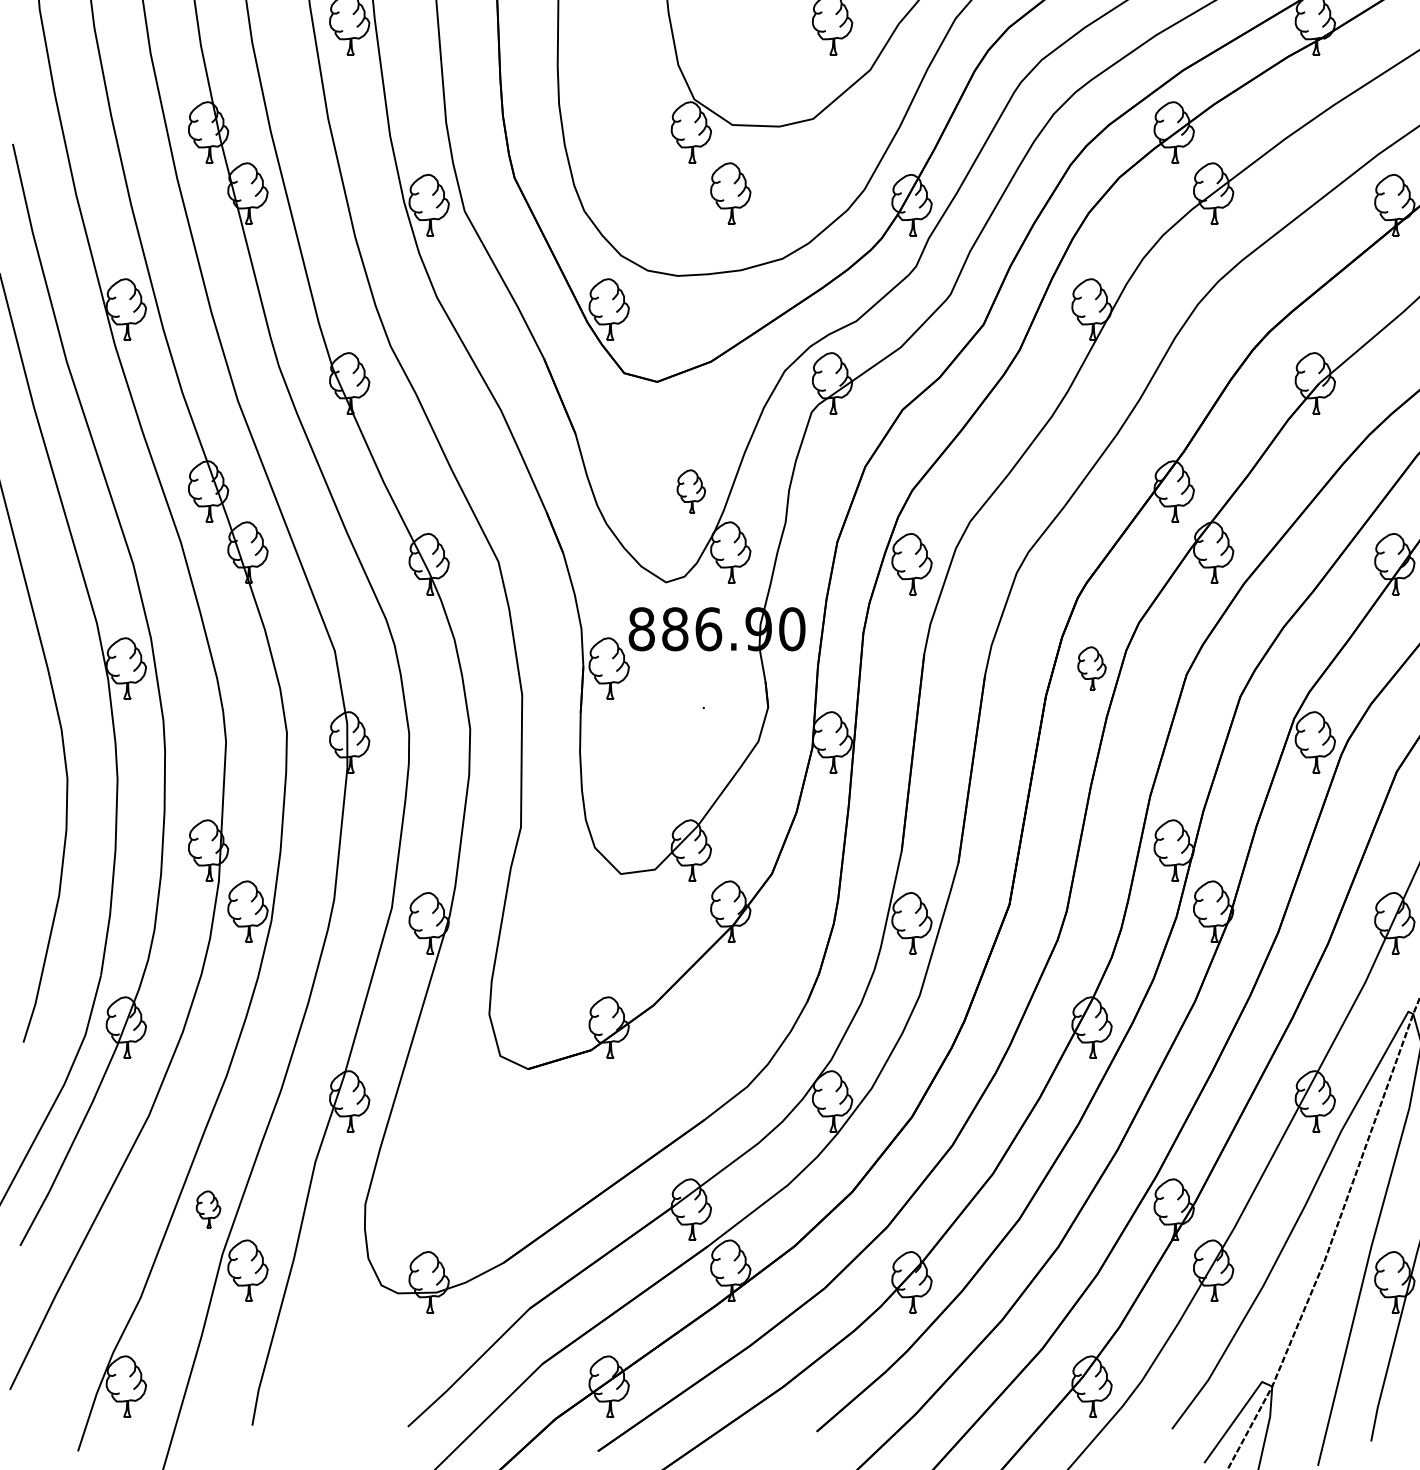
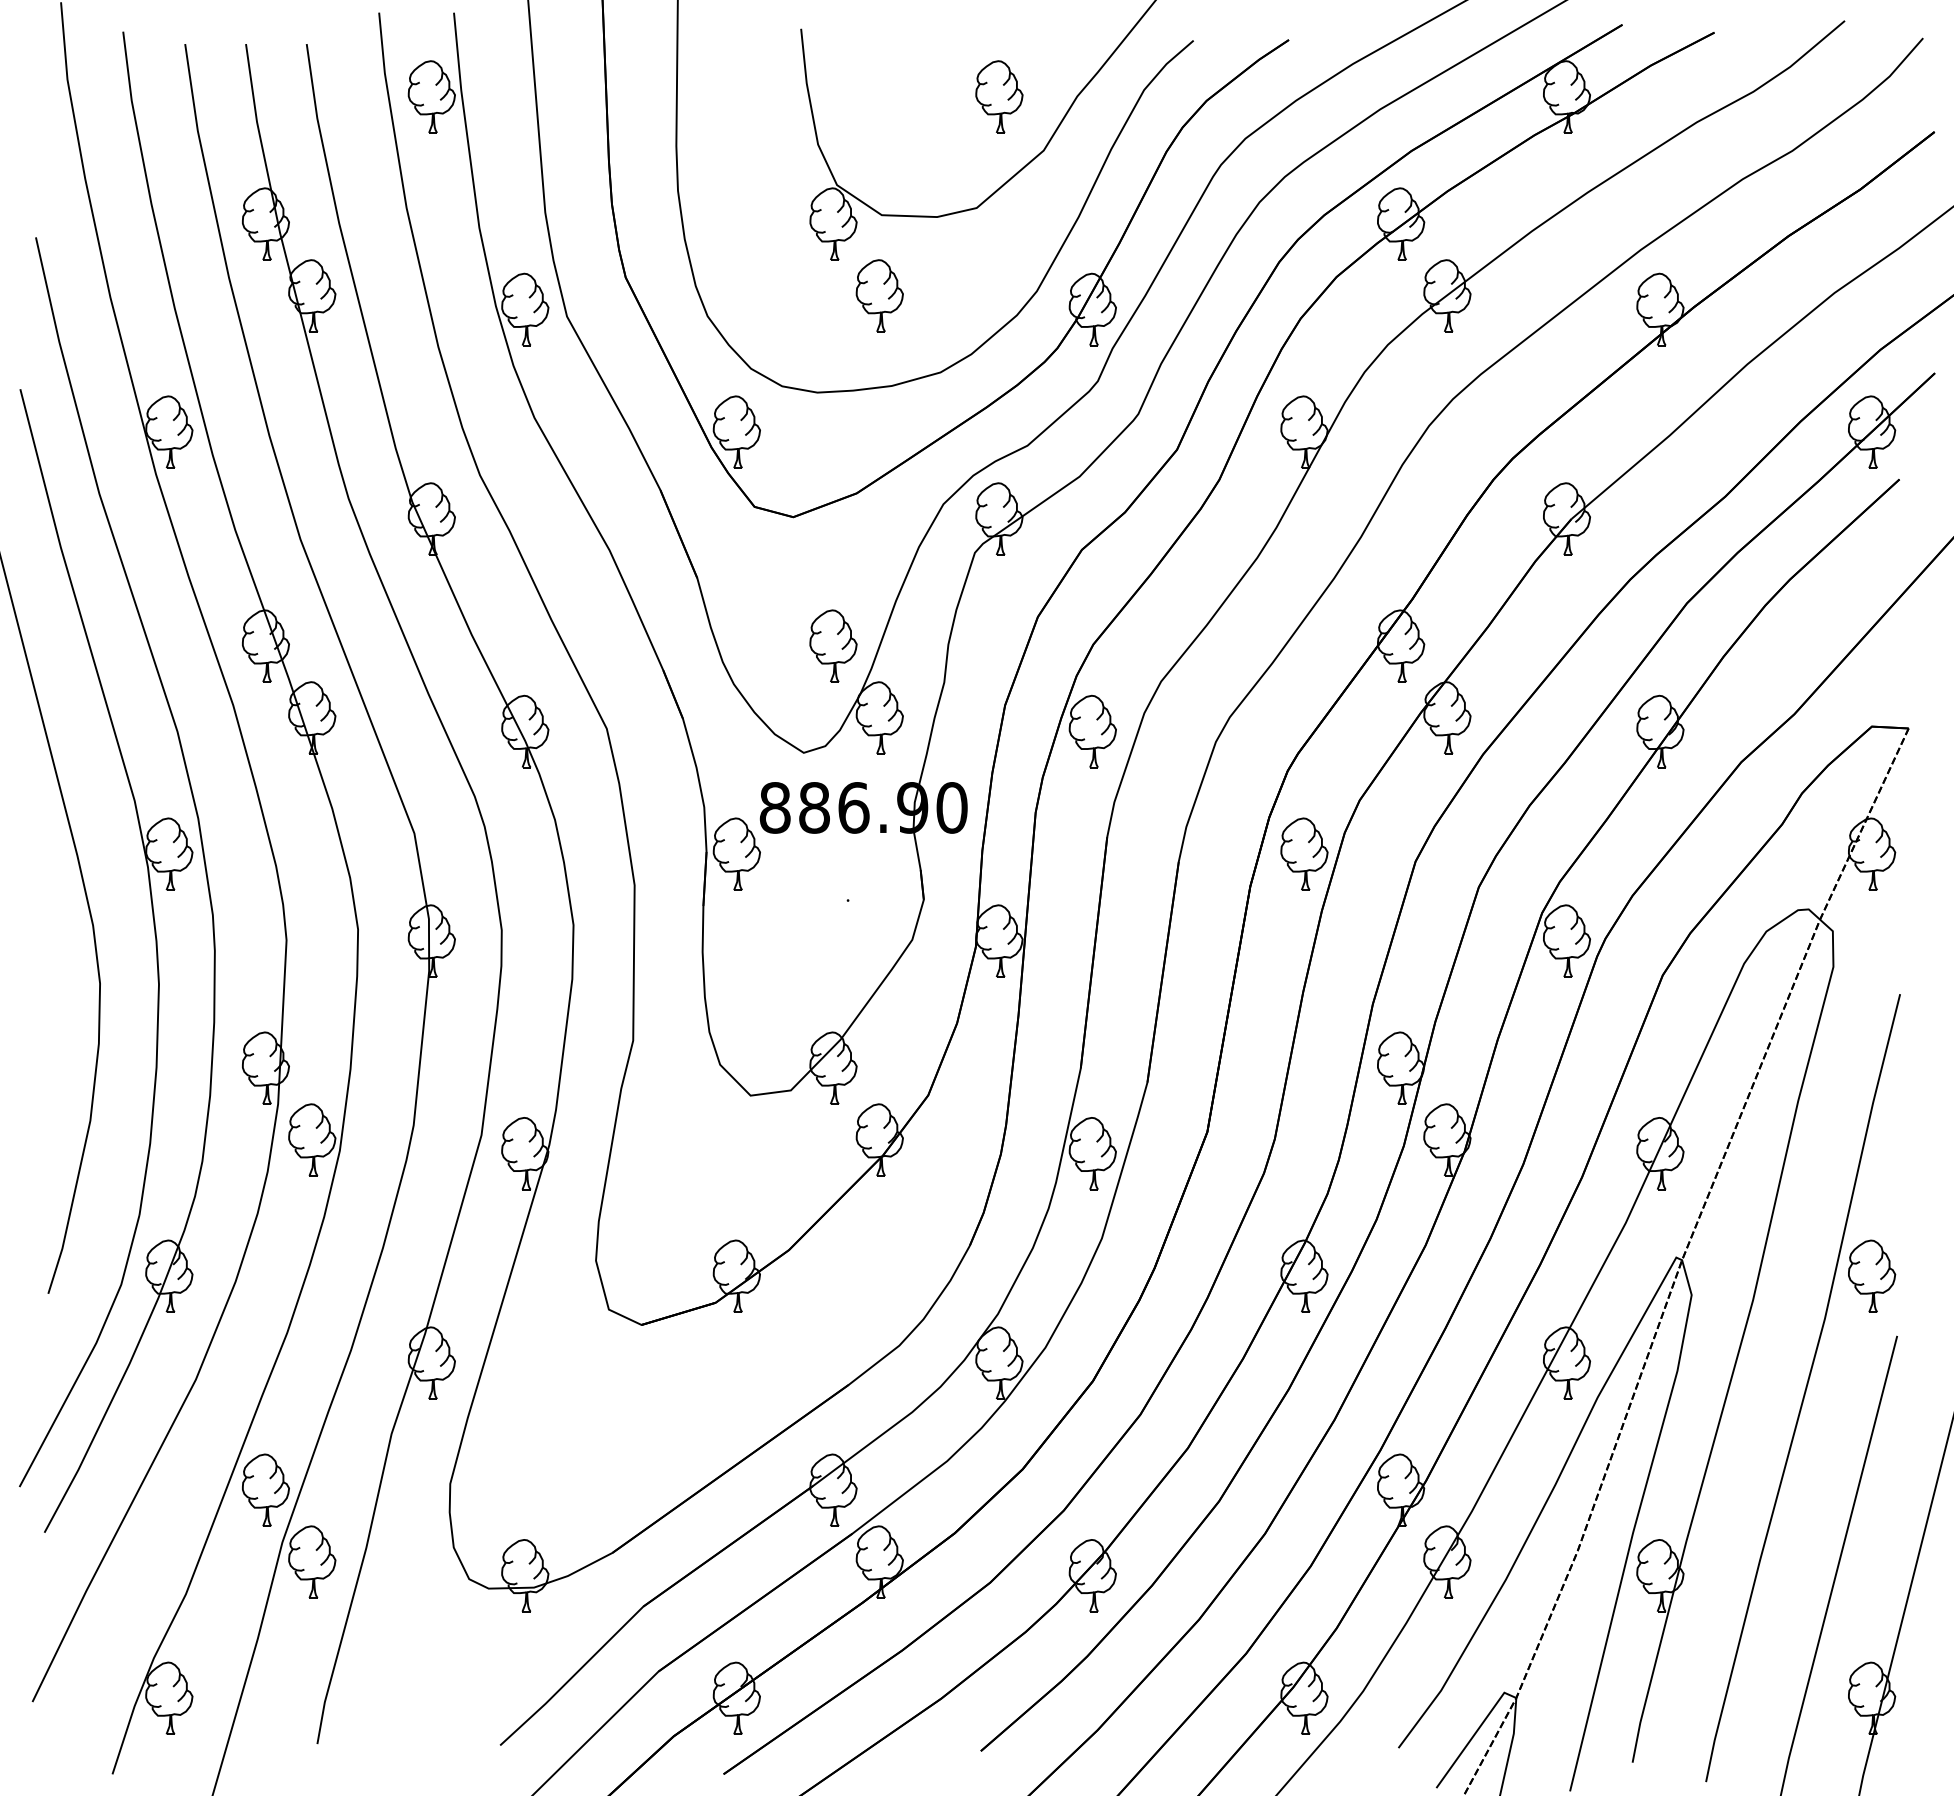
part: (691, 491) -> (833, 645), size x1.43
part: (1092, 668) -> (1304, 853), size x1.43
part: (208, 1209) -> (265, 1489), size x1.67

